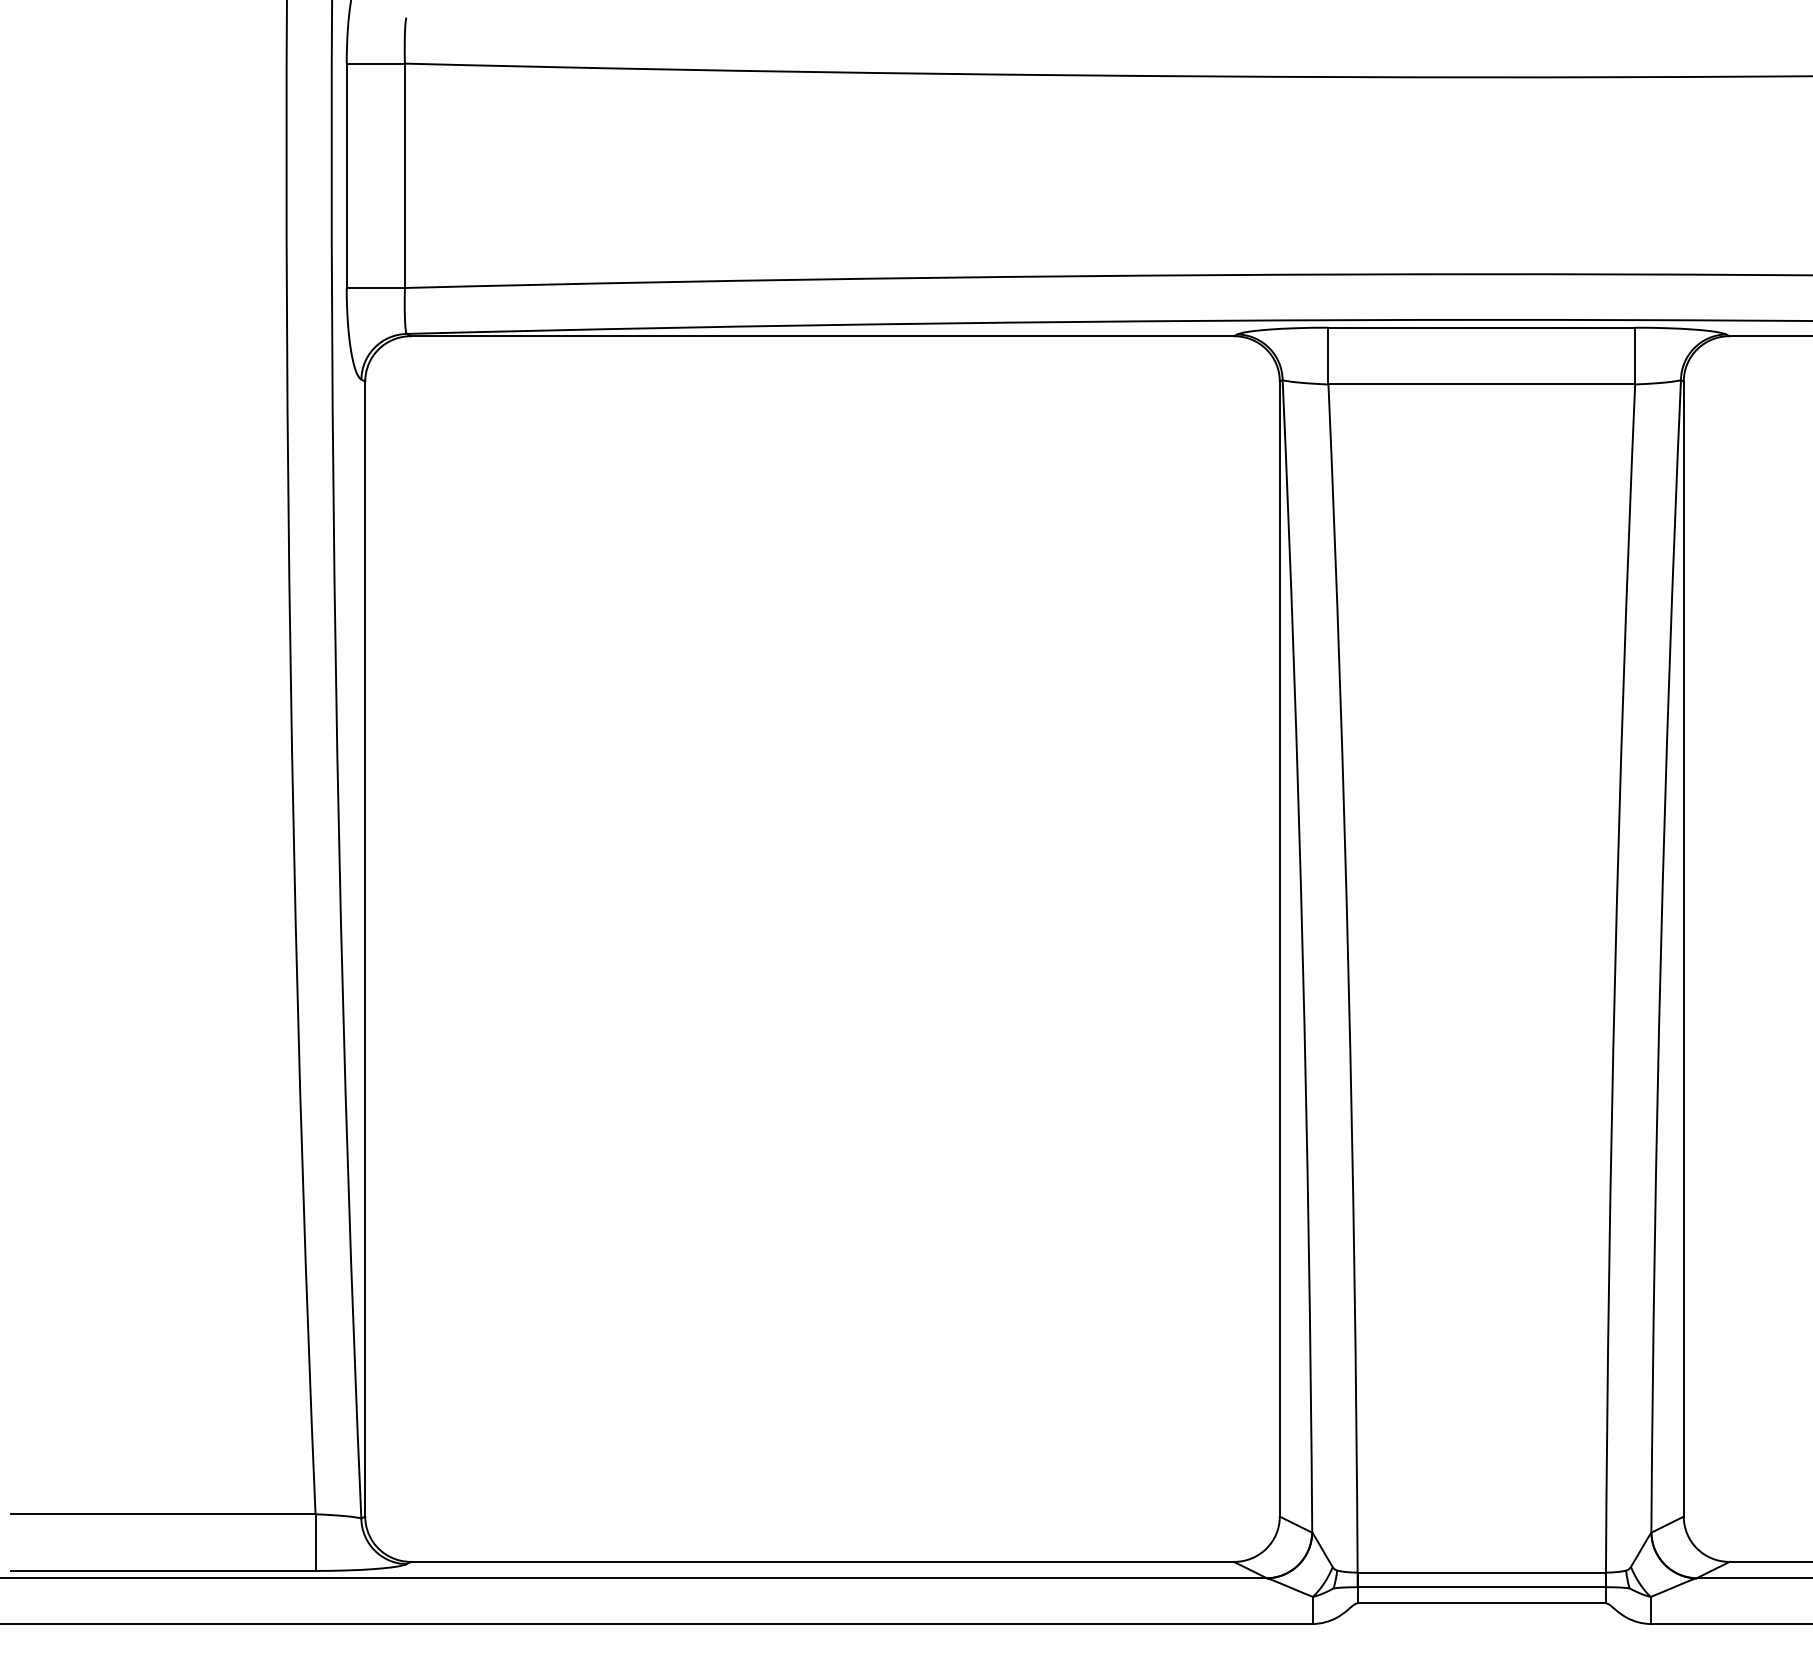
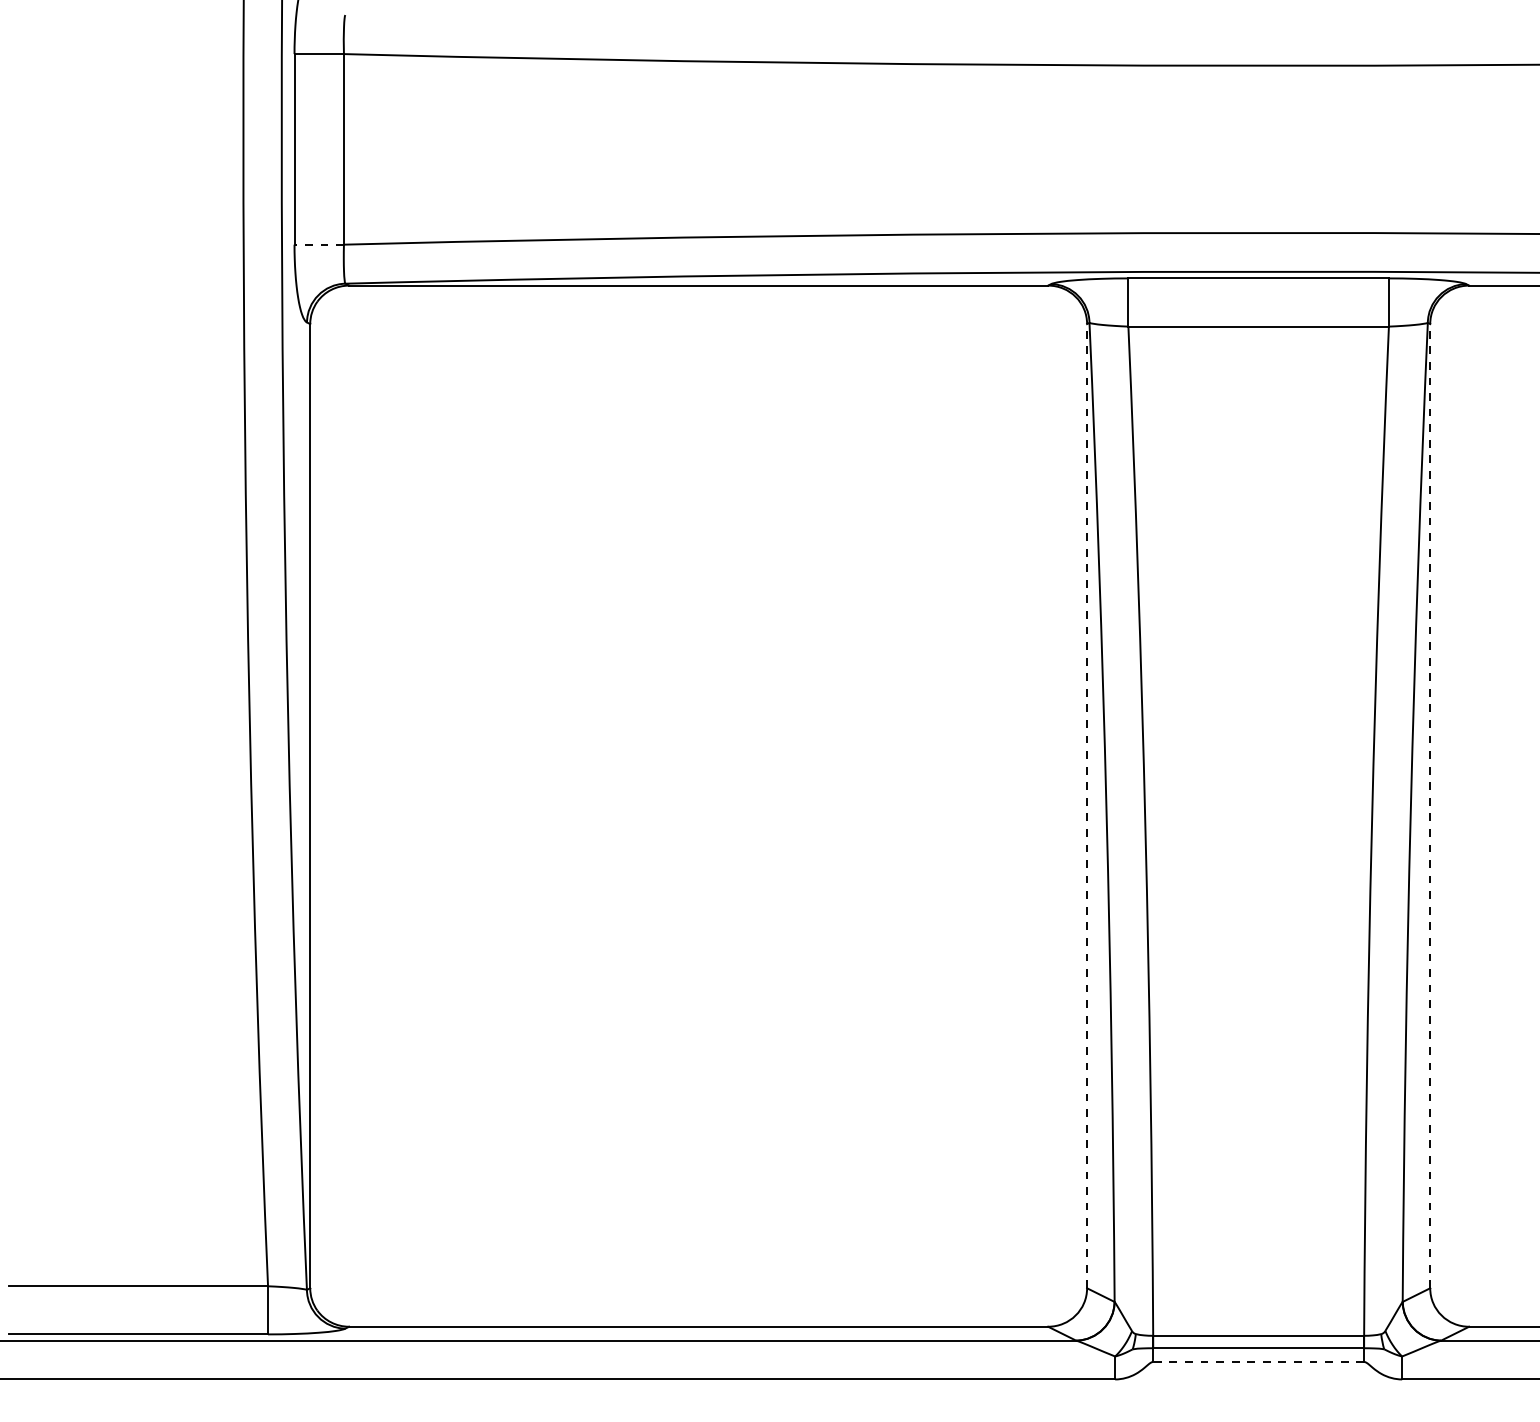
line: (376, 287) -> (319, 244), solid -> dashed
line: (1280, 948) -> (1087, 805), solid -> dashed
line: (1684, 948) -> (1430, 805), solid -> dashed
line: (1481, 1604) -> (1258, 1362), solid -> dashed

